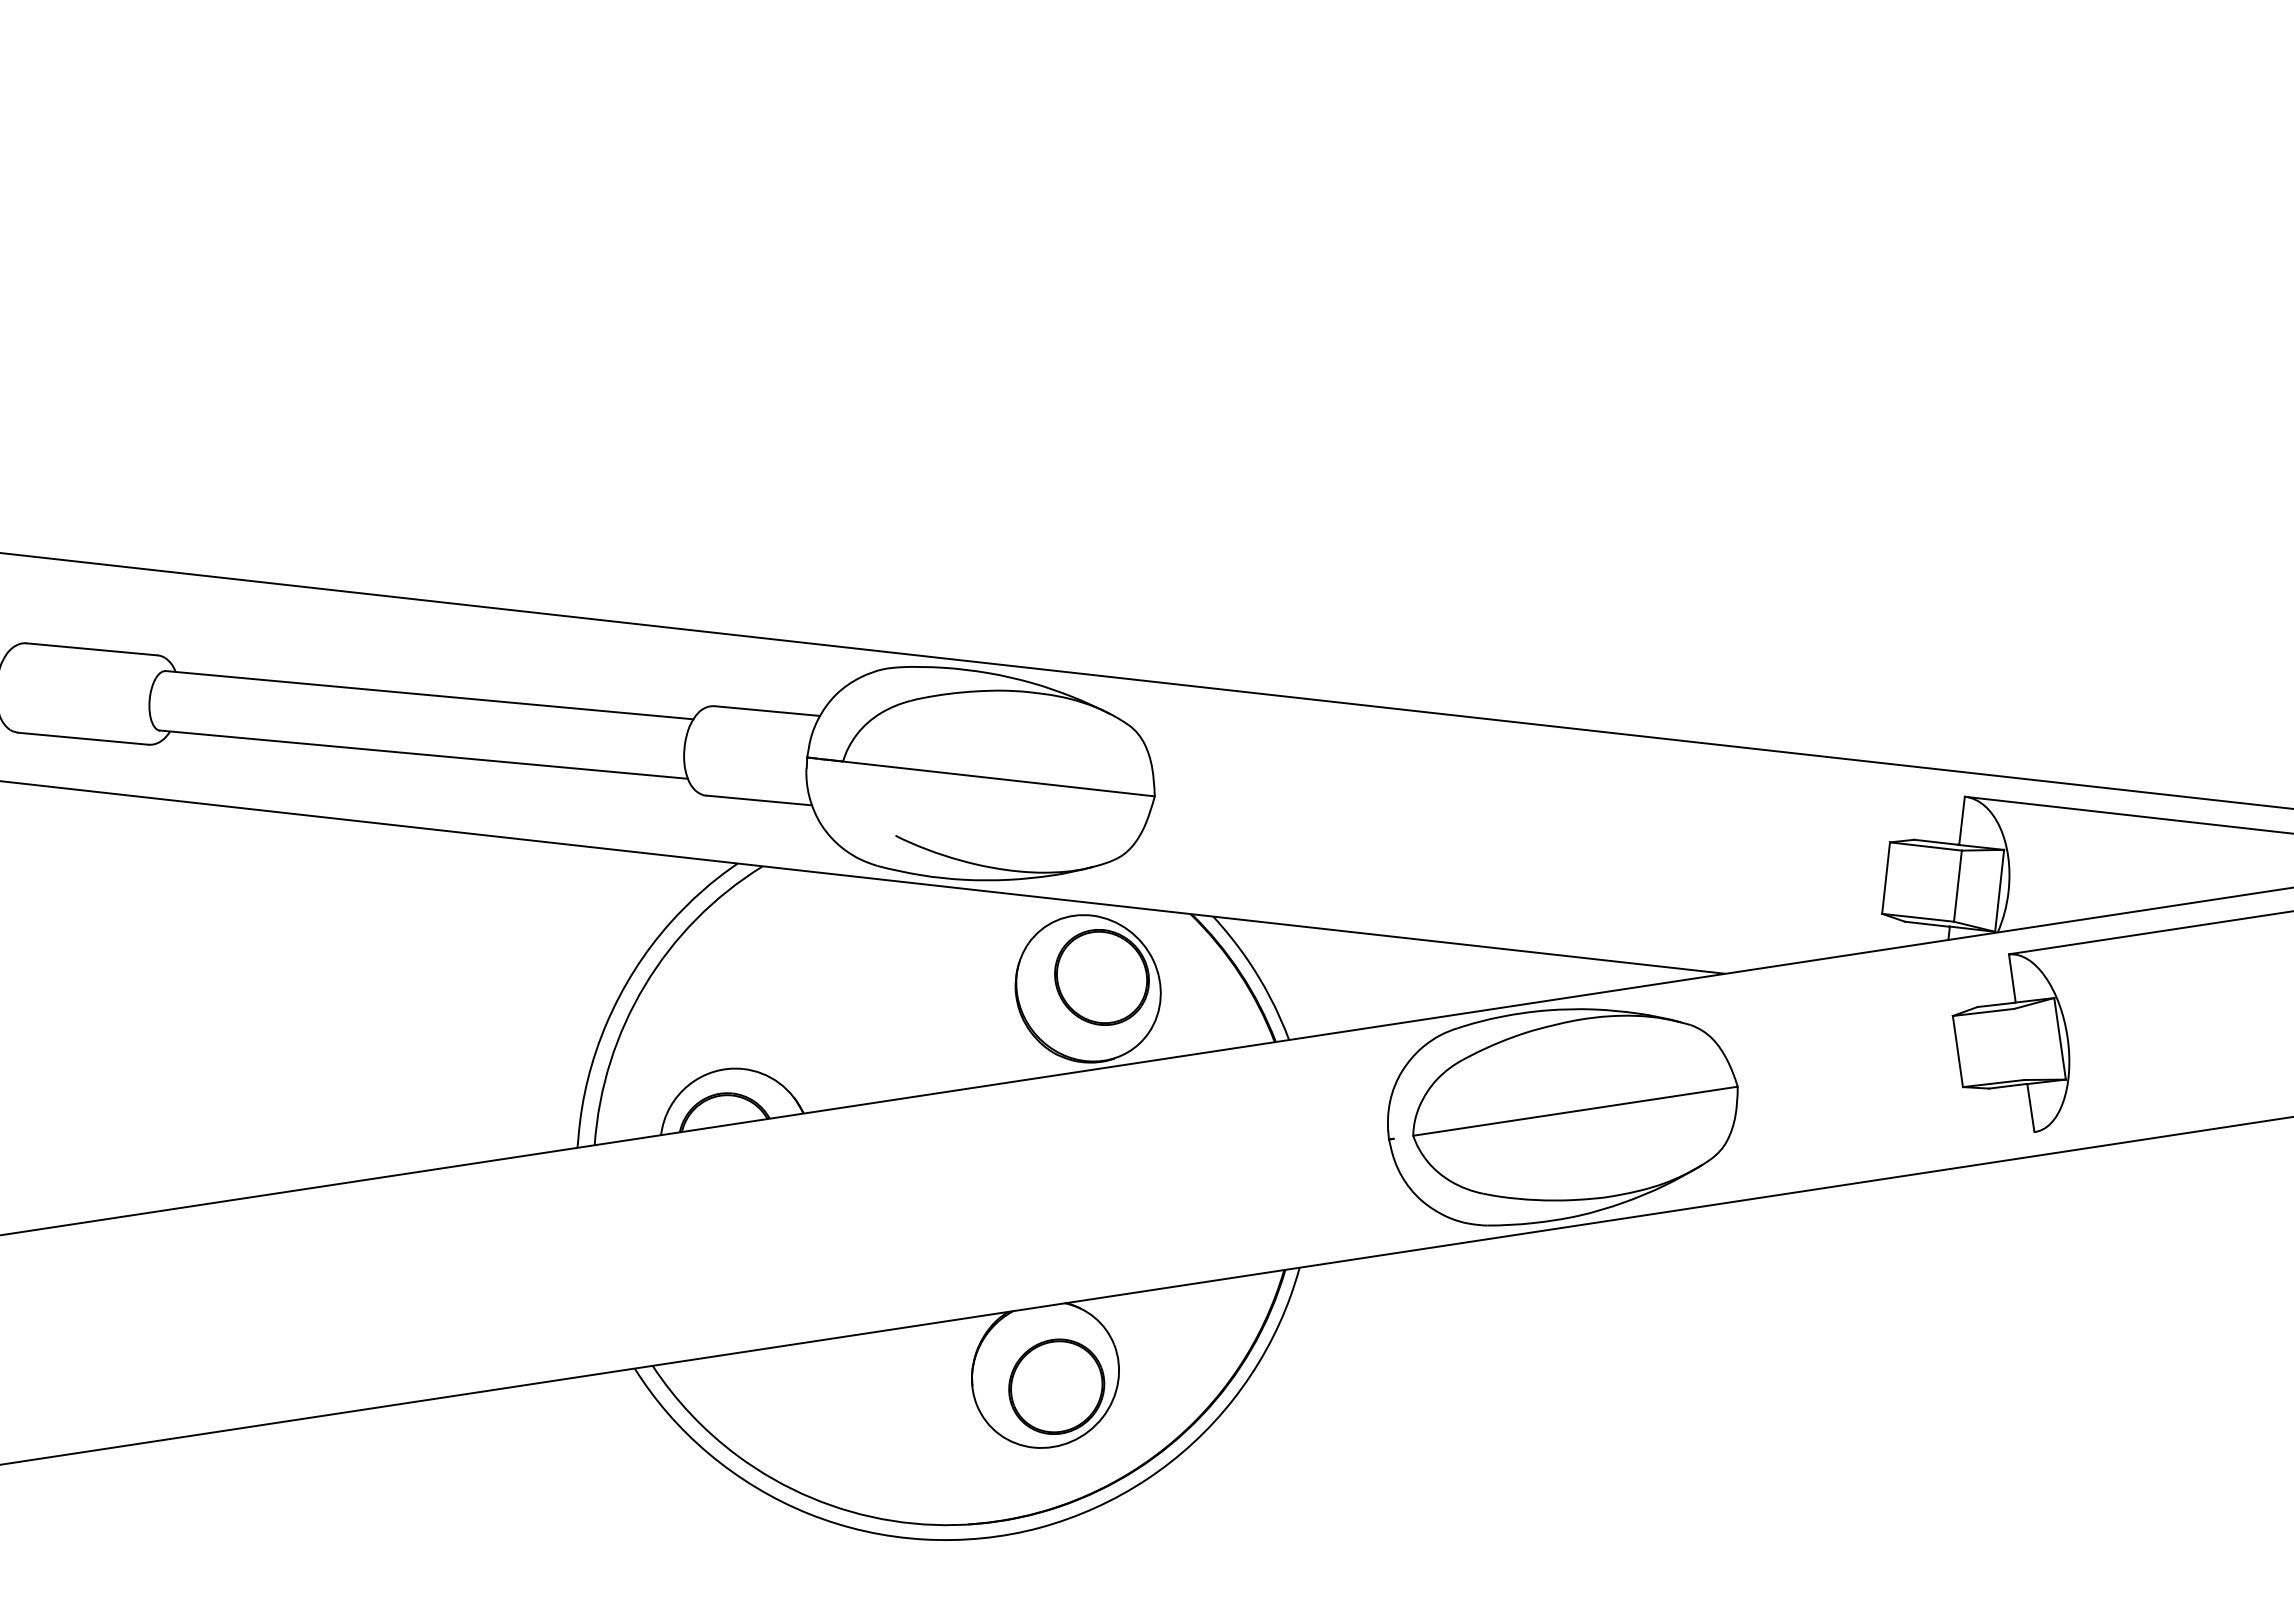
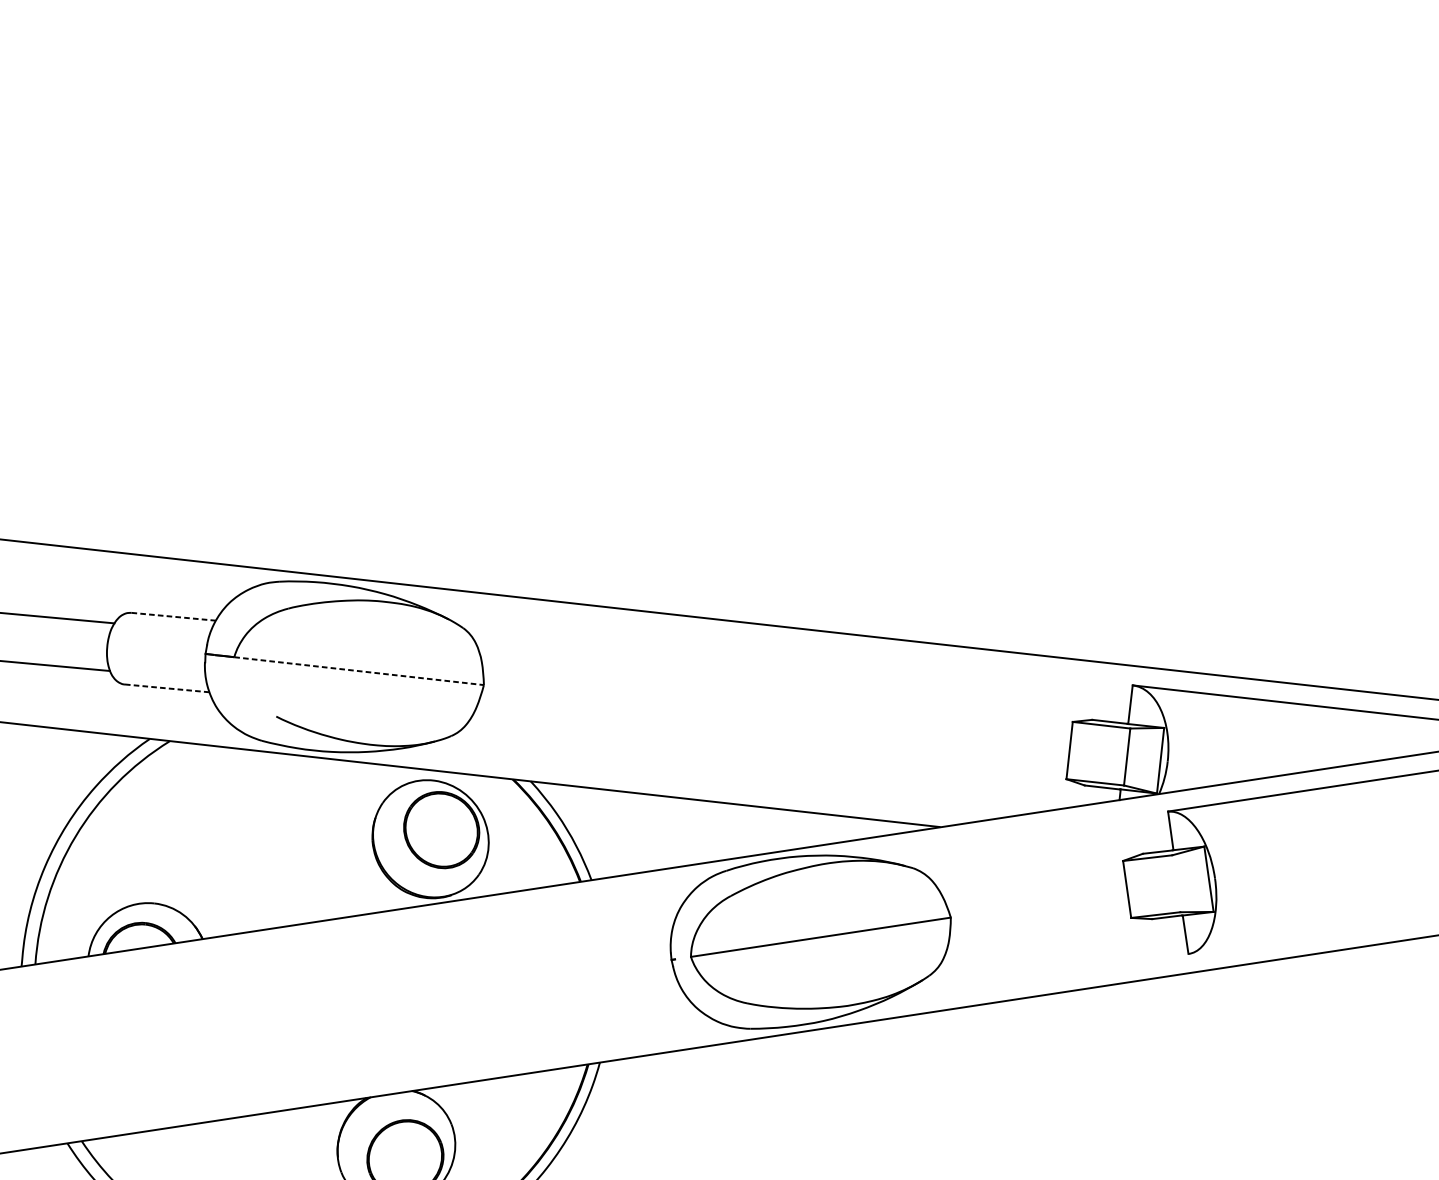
line: (767, 711) -> (173, 617), solid -> dashed
line: (998, 778) -> (358, 670), solid -> dashed
line: (759, 800) -> (167, 688), solid -> dashed

